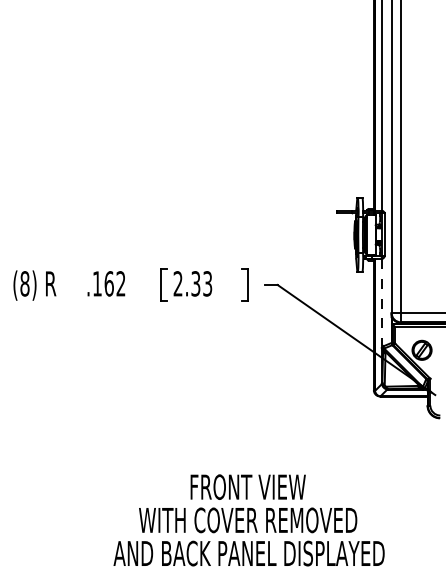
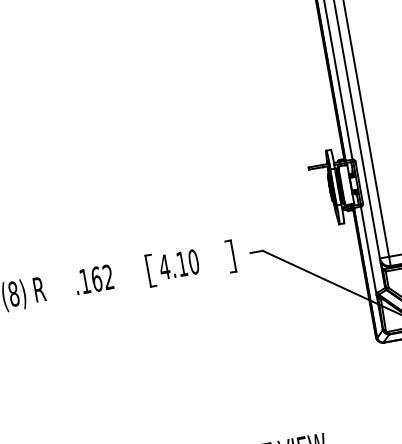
text: (192, 283) -> (178, 264), 2.33 -> 4.10
line: (381, 303) -> (368, 250), dashed -> solid

